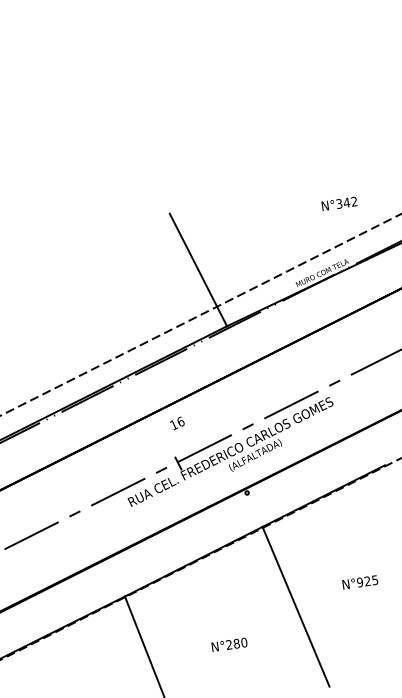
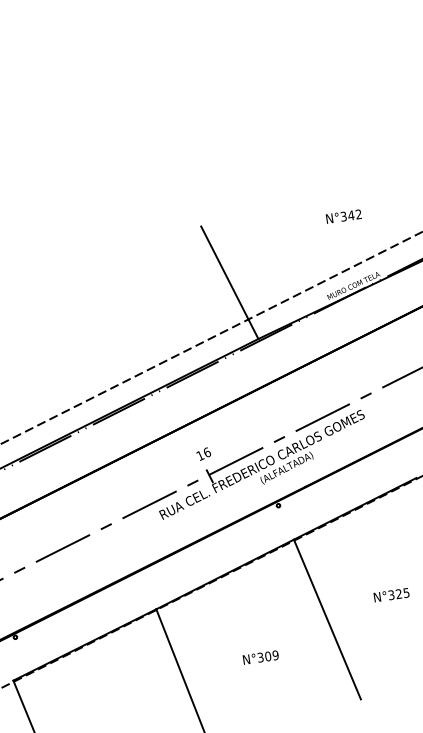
text: (339, 203) -> (343, 216), moved
text: (177, 422) -> (203, 453), moved
text: (360, 581) -> (391, 594), N°925 -> N°325
text: (236, 643) -> (267, 656), N°280 -> N°309

